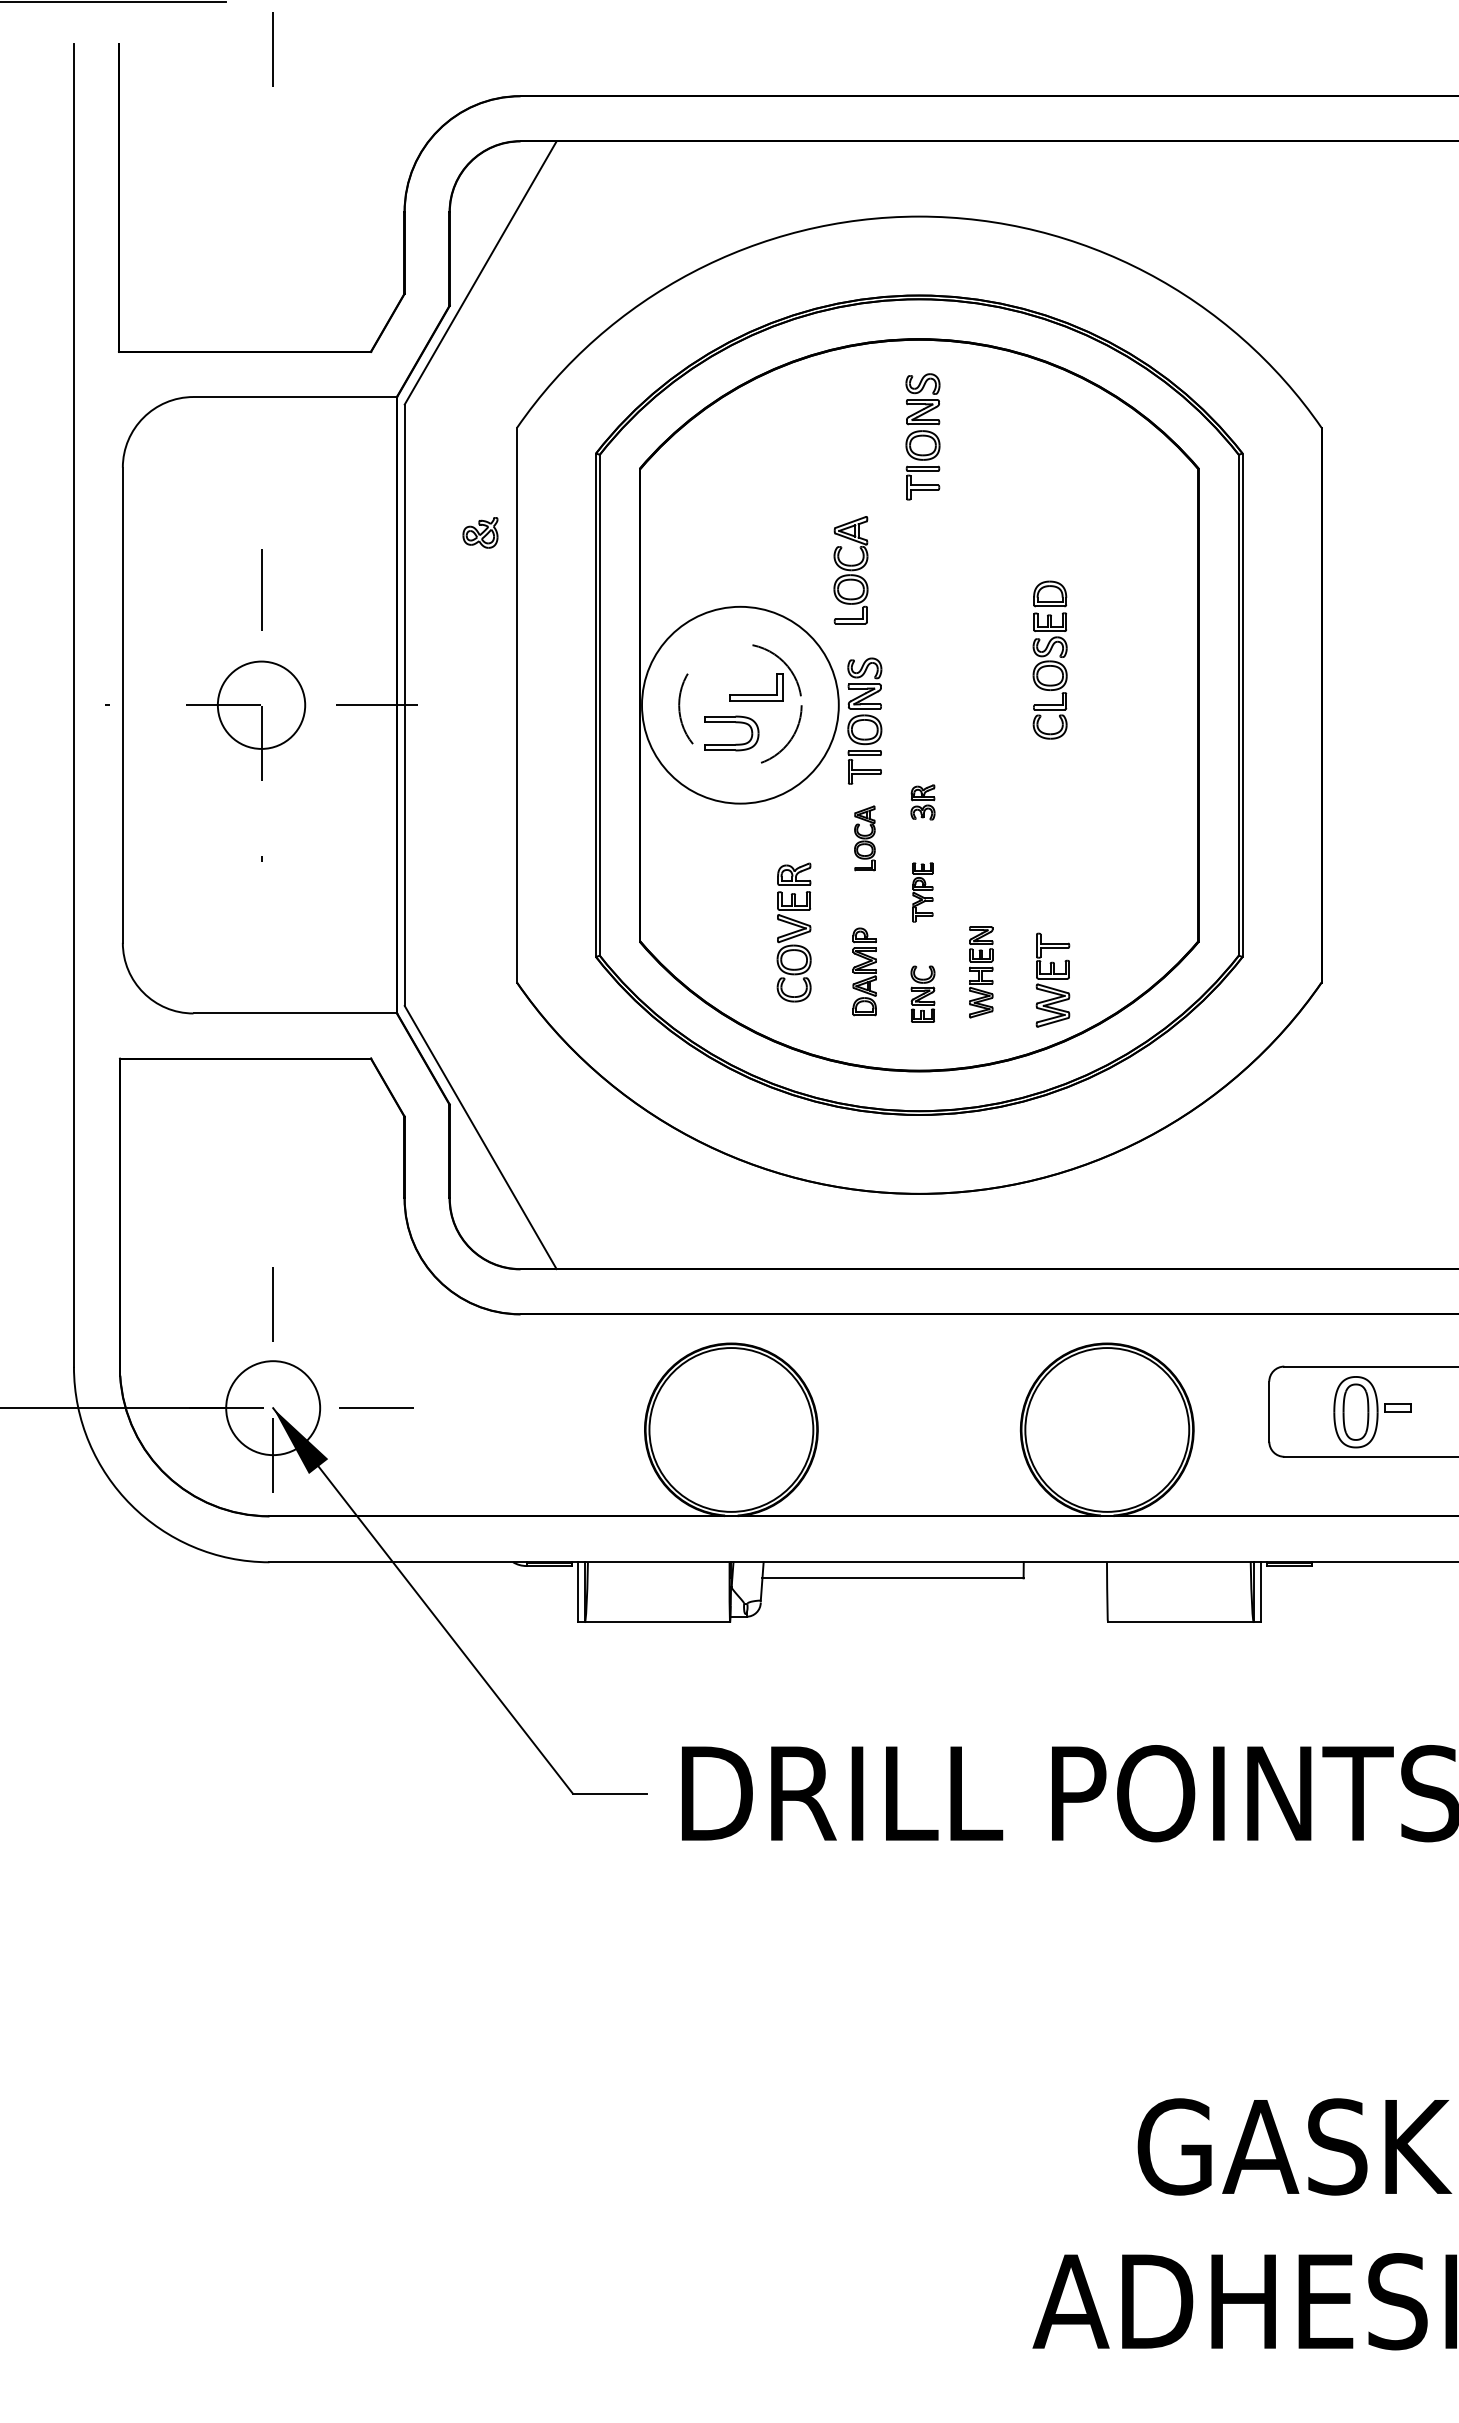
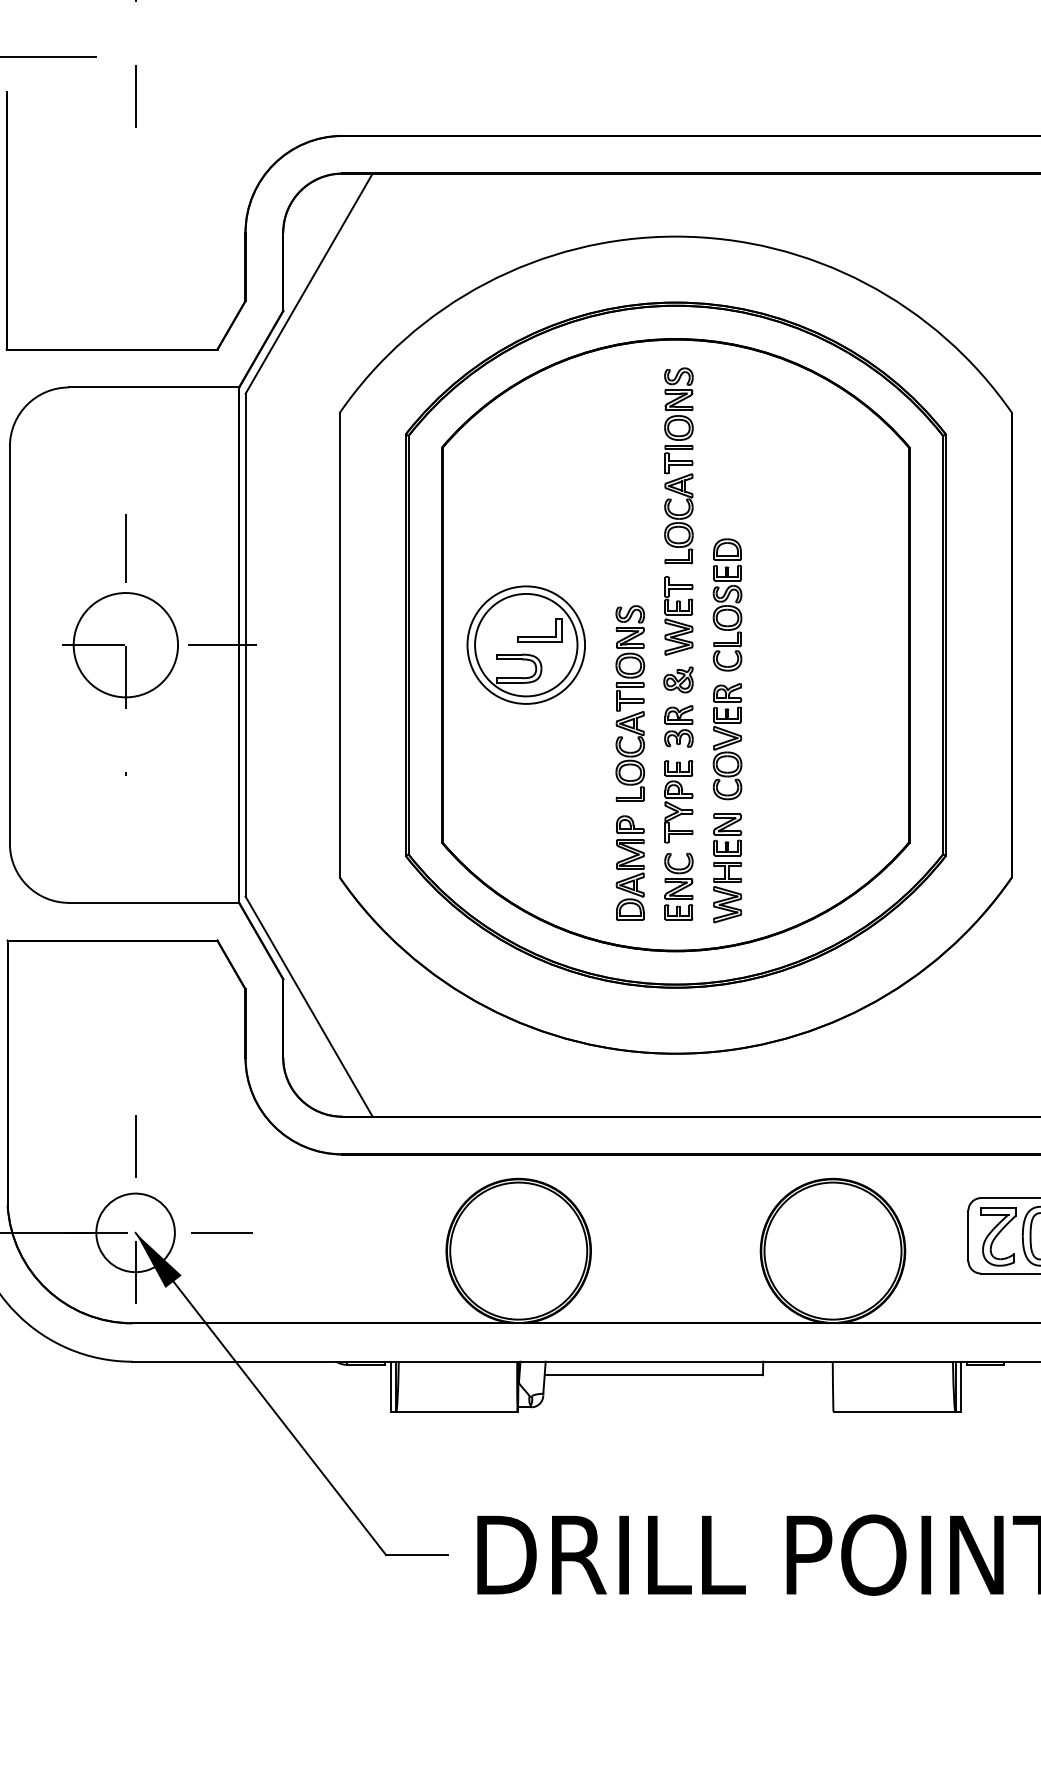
part: (480, 532) -> (678, 679), moved
part: (850, 570) -> (678, 519), moved
part: (1049, 659) -> (727, 604), moved
circle: (261, 704) -> (125, 644), size x1.43
circle: (740, 704) -> (526, 644), dashed -> solid
circle: (740, 704) -> (526, 644), size x0.71
part: (922, 802) -> (678, 726), size x1.43
part: (864, 838) -> (630, 756), size x1.67
part: (922, 892) -> (678, 801), size x1.67
part: (793, 932) -> (727, 741), moved
part: (864, 971) -> (630, 867), size x1.43
part: (981, 972) -> (727, 868), size x1.43
part: (1052, 979) -> (678, 615), moved
part: (922, 993) -> (678, 886), size x1.43
part: (1304, 1412) -> (997, 1236), added

